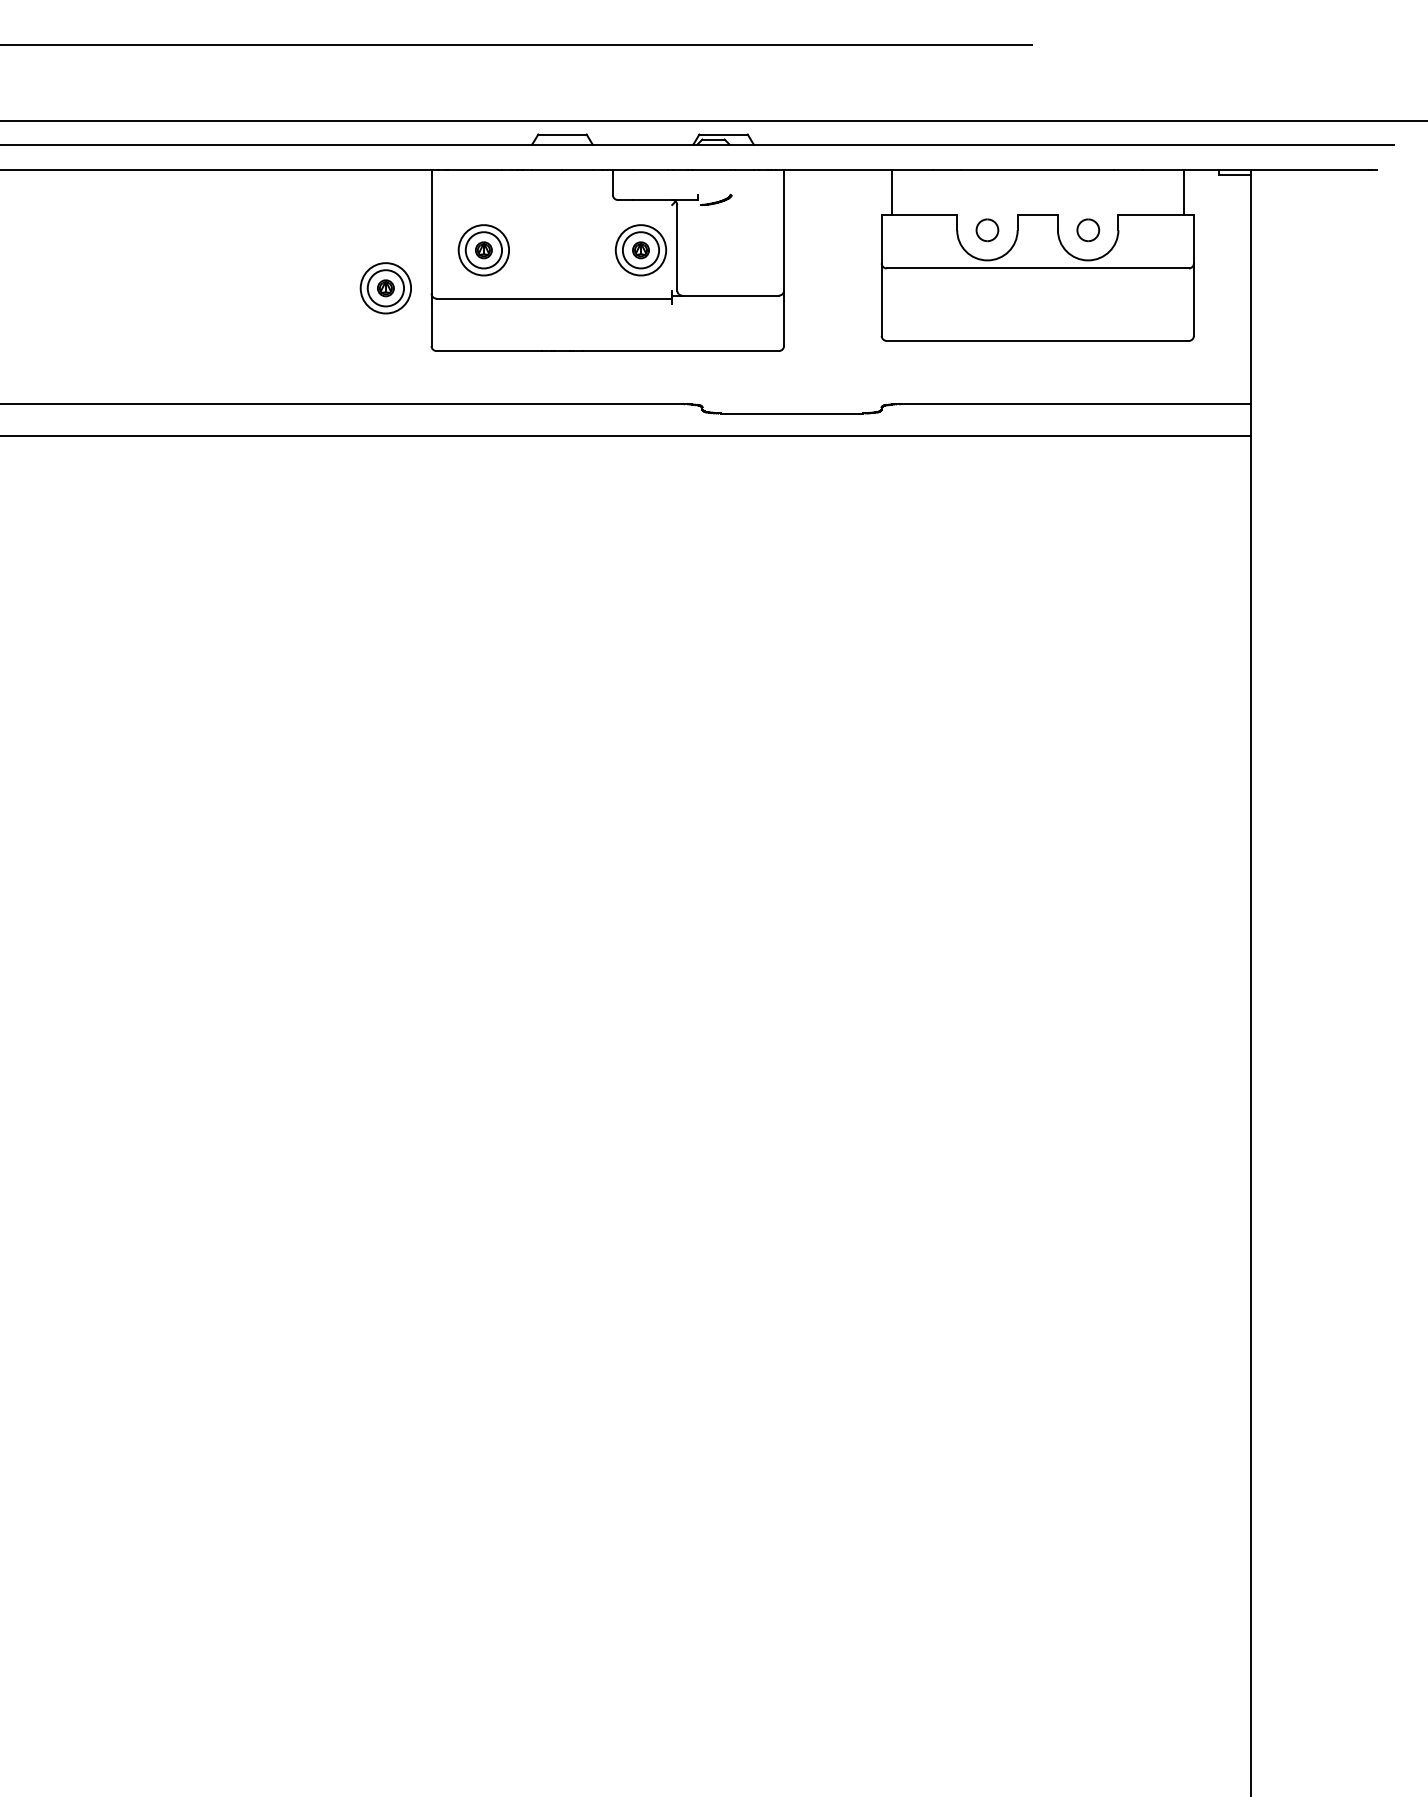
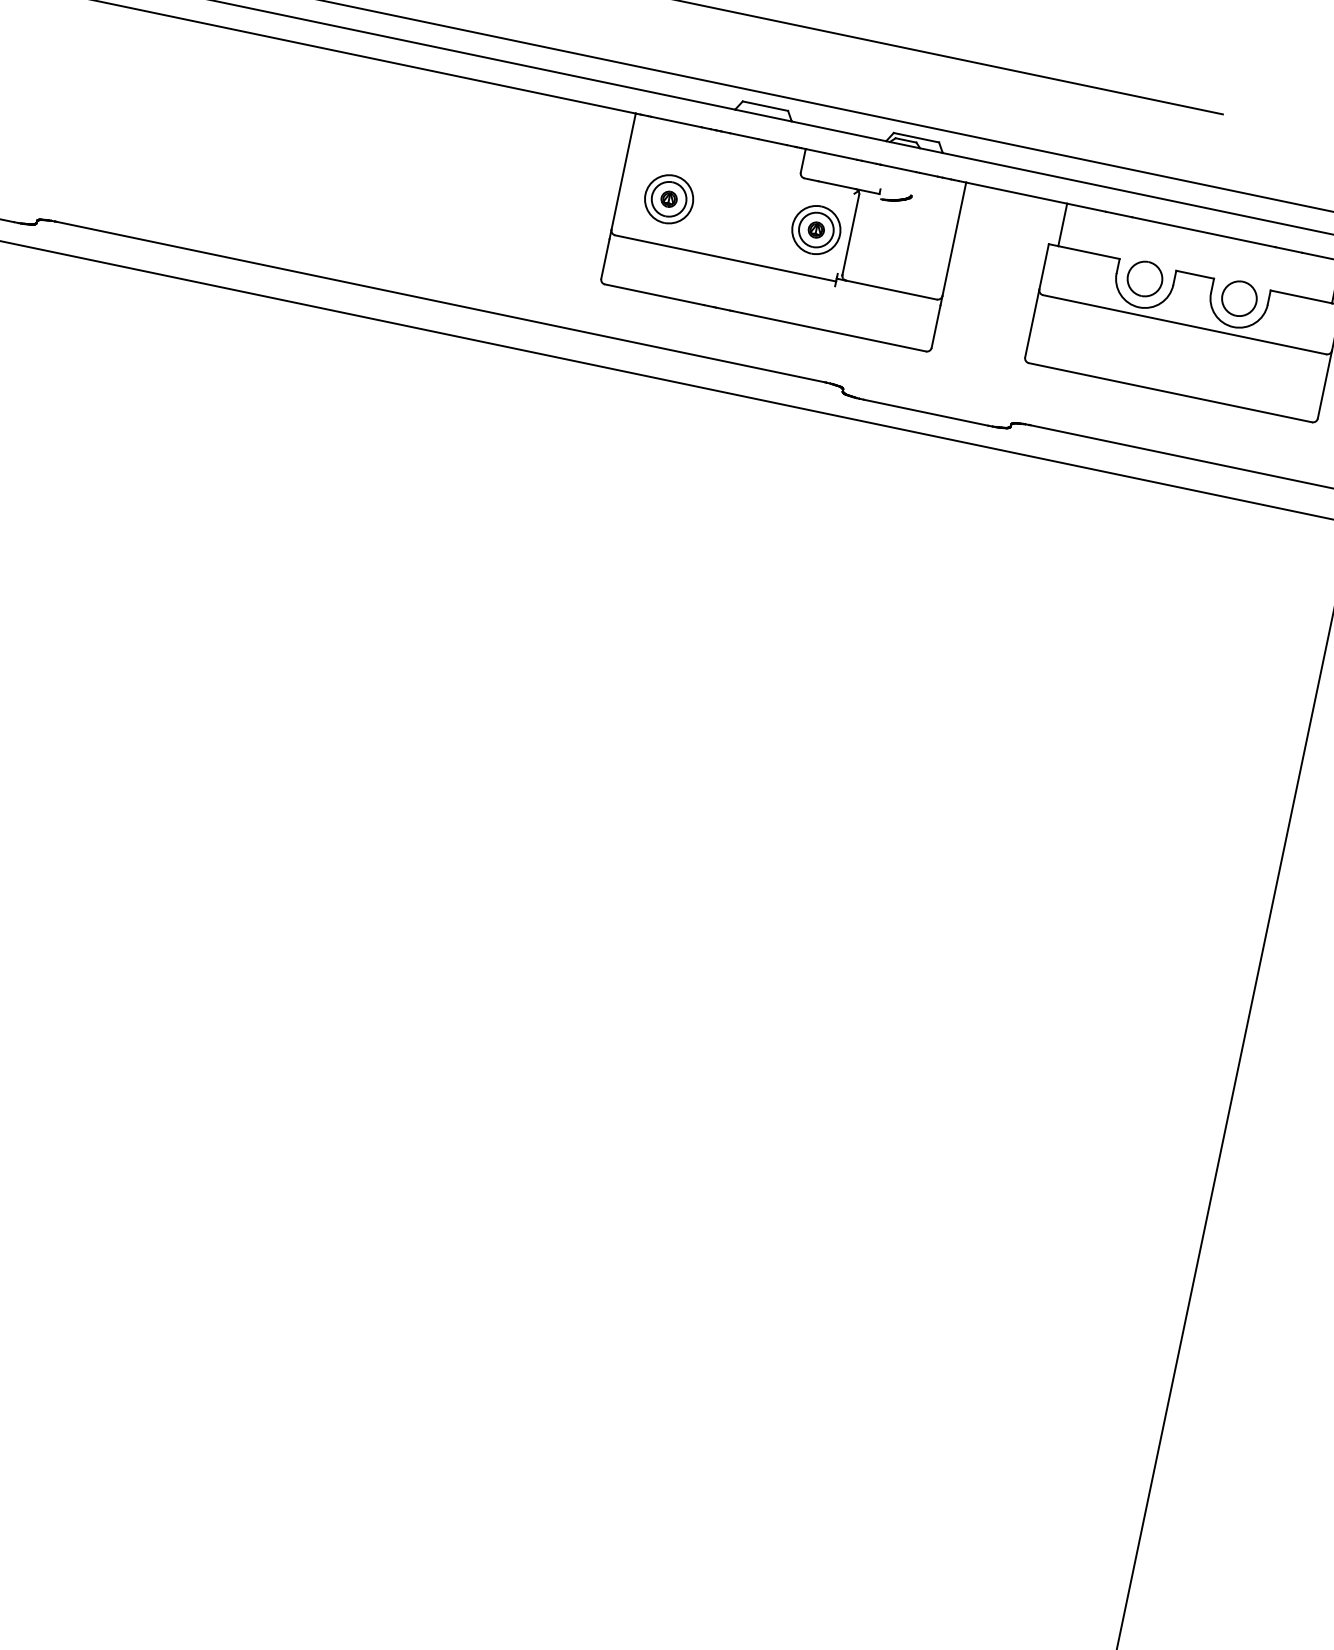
part: (987, 230) -> (1145, 279), size x1.67
part: (1088, 230) -> (1239, 299), size x1.67
part: (385, 288) -> (569, 215), removed

